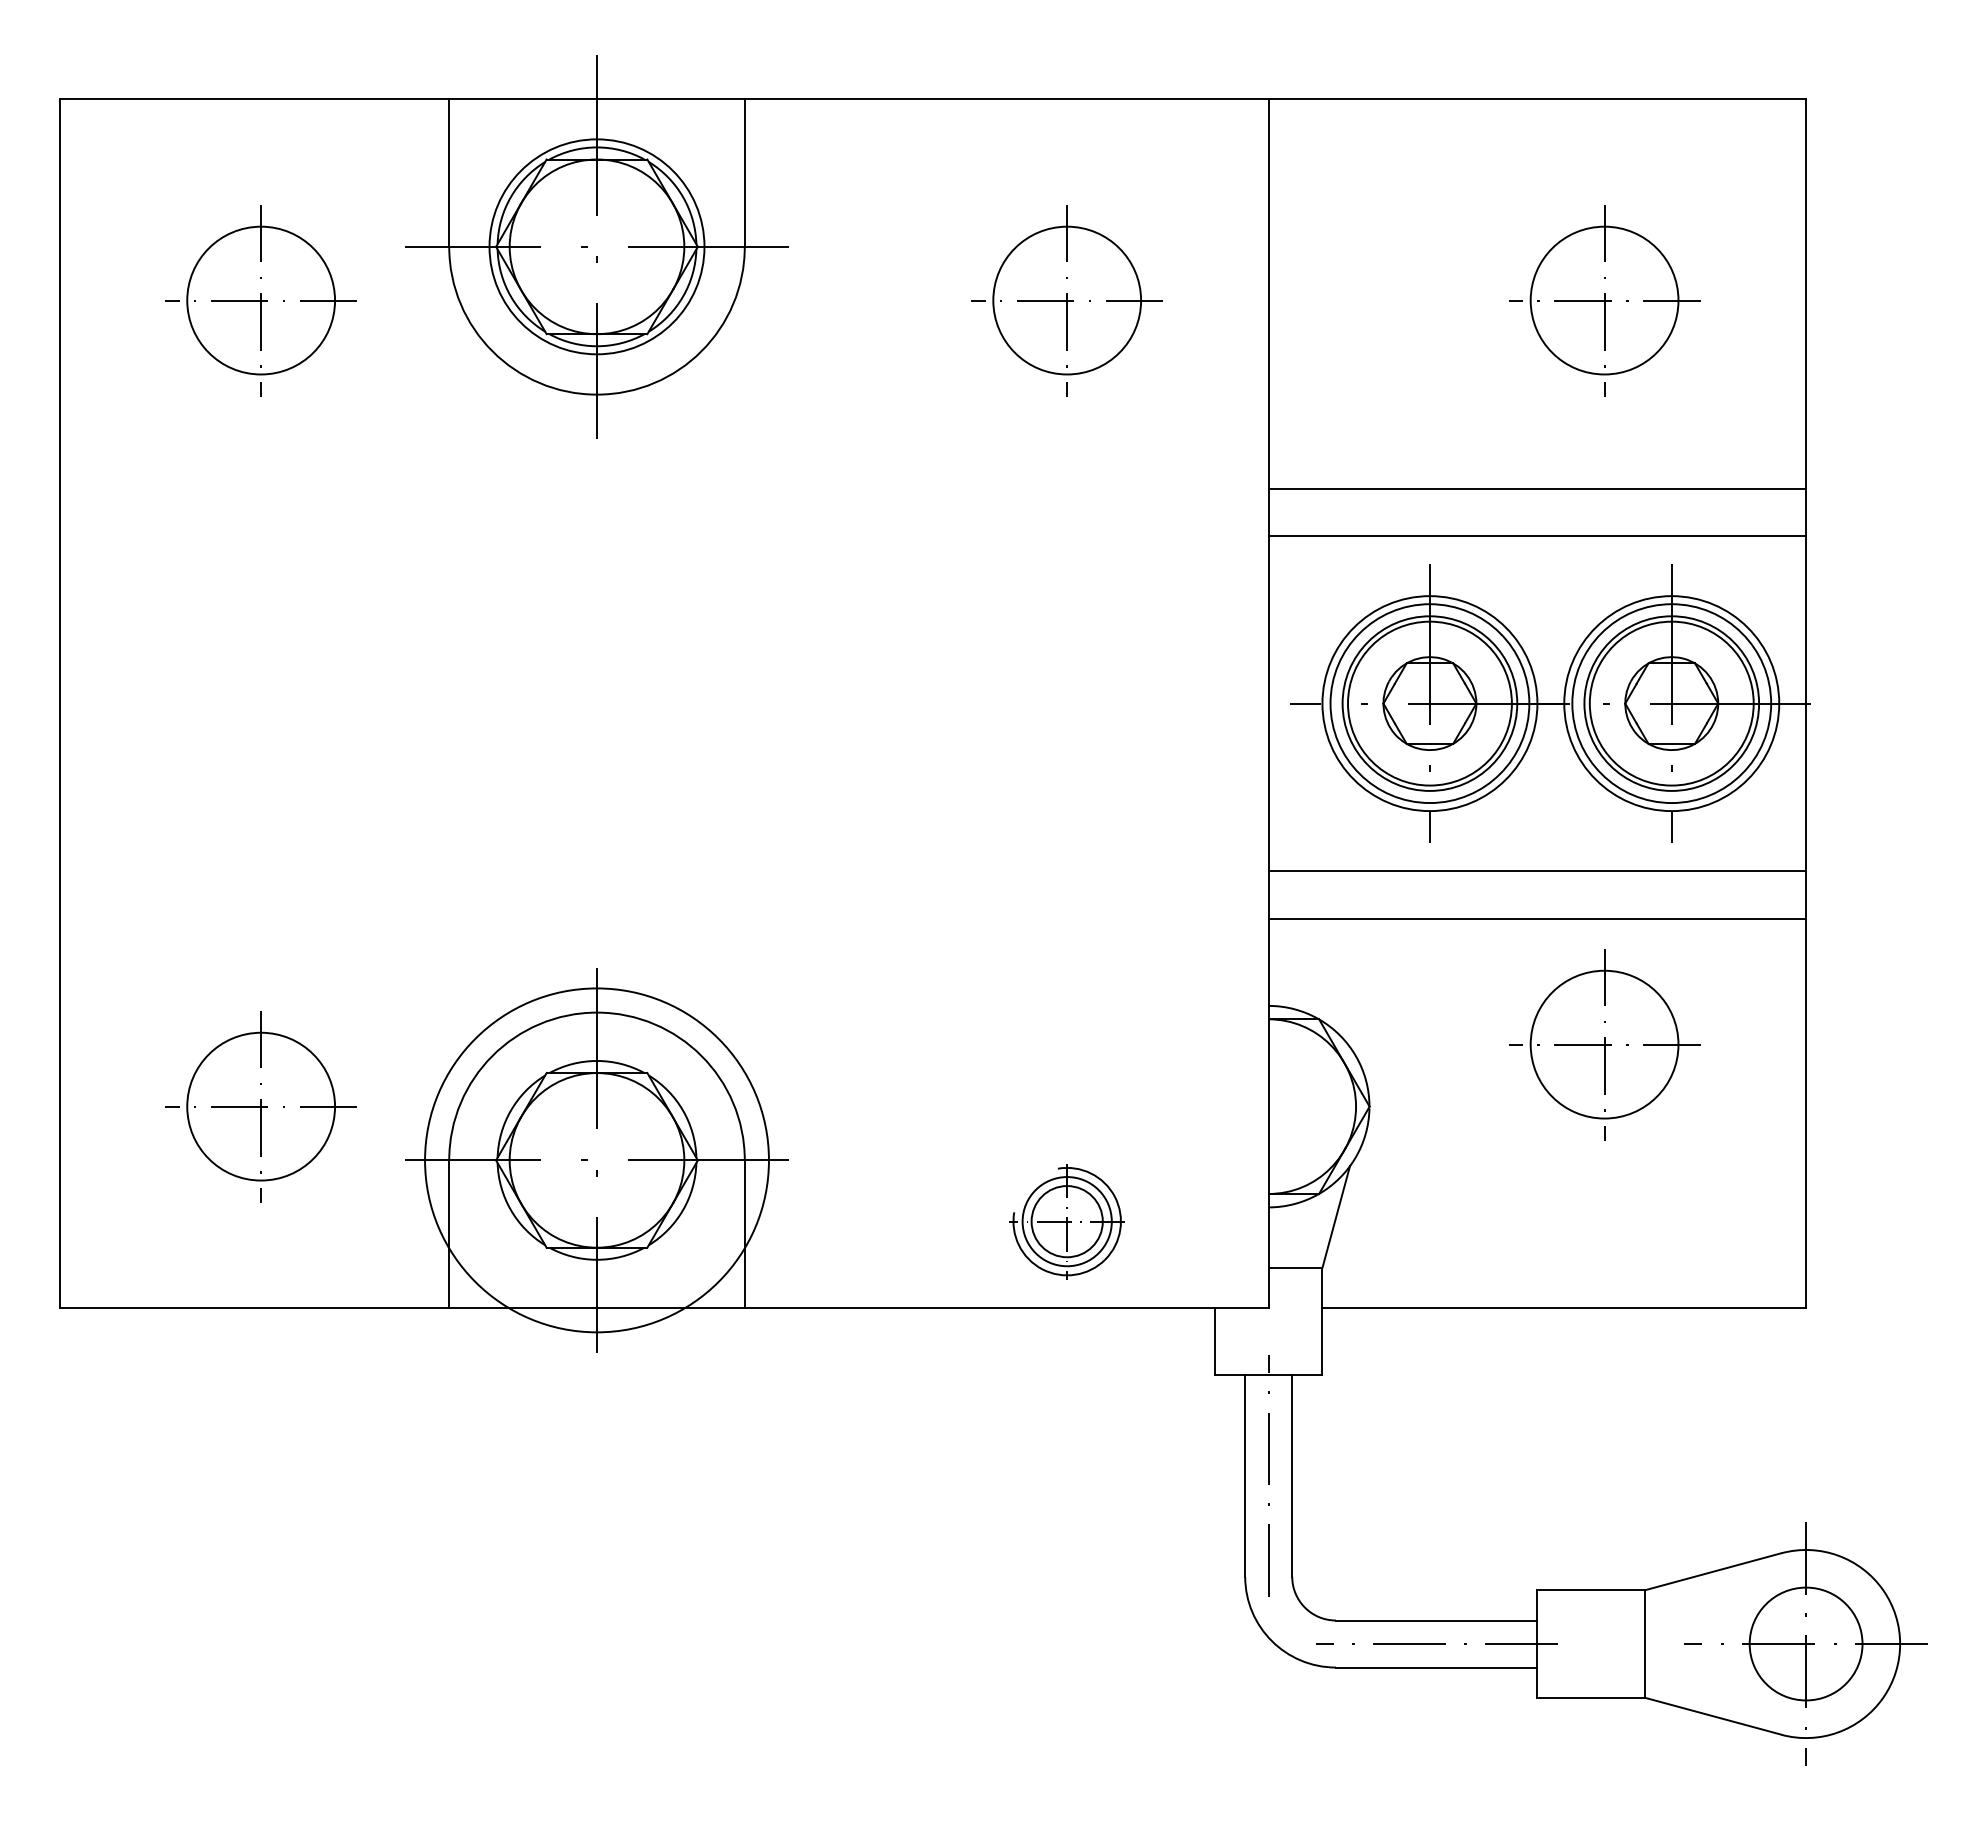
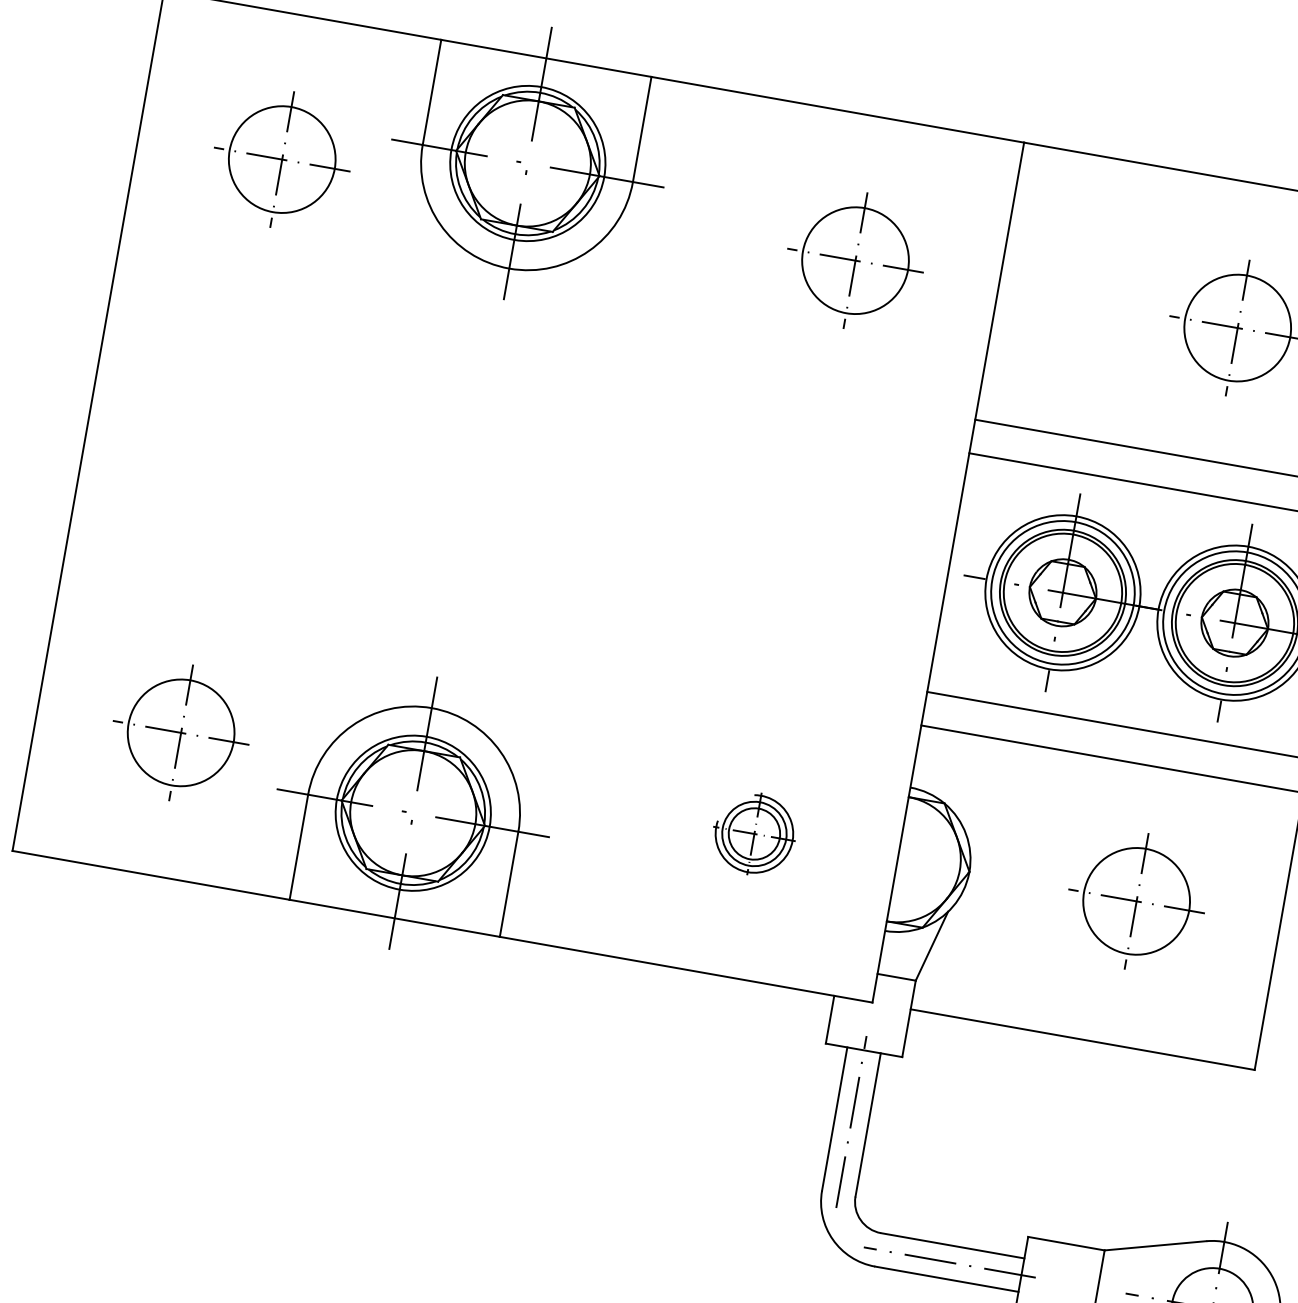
part: (1604, 1044) -> (1136, 901), moved
circle: (596, 1159) -> (413, 812), size x0.62
part: (1066, 1221) -> (753, 833), moved

